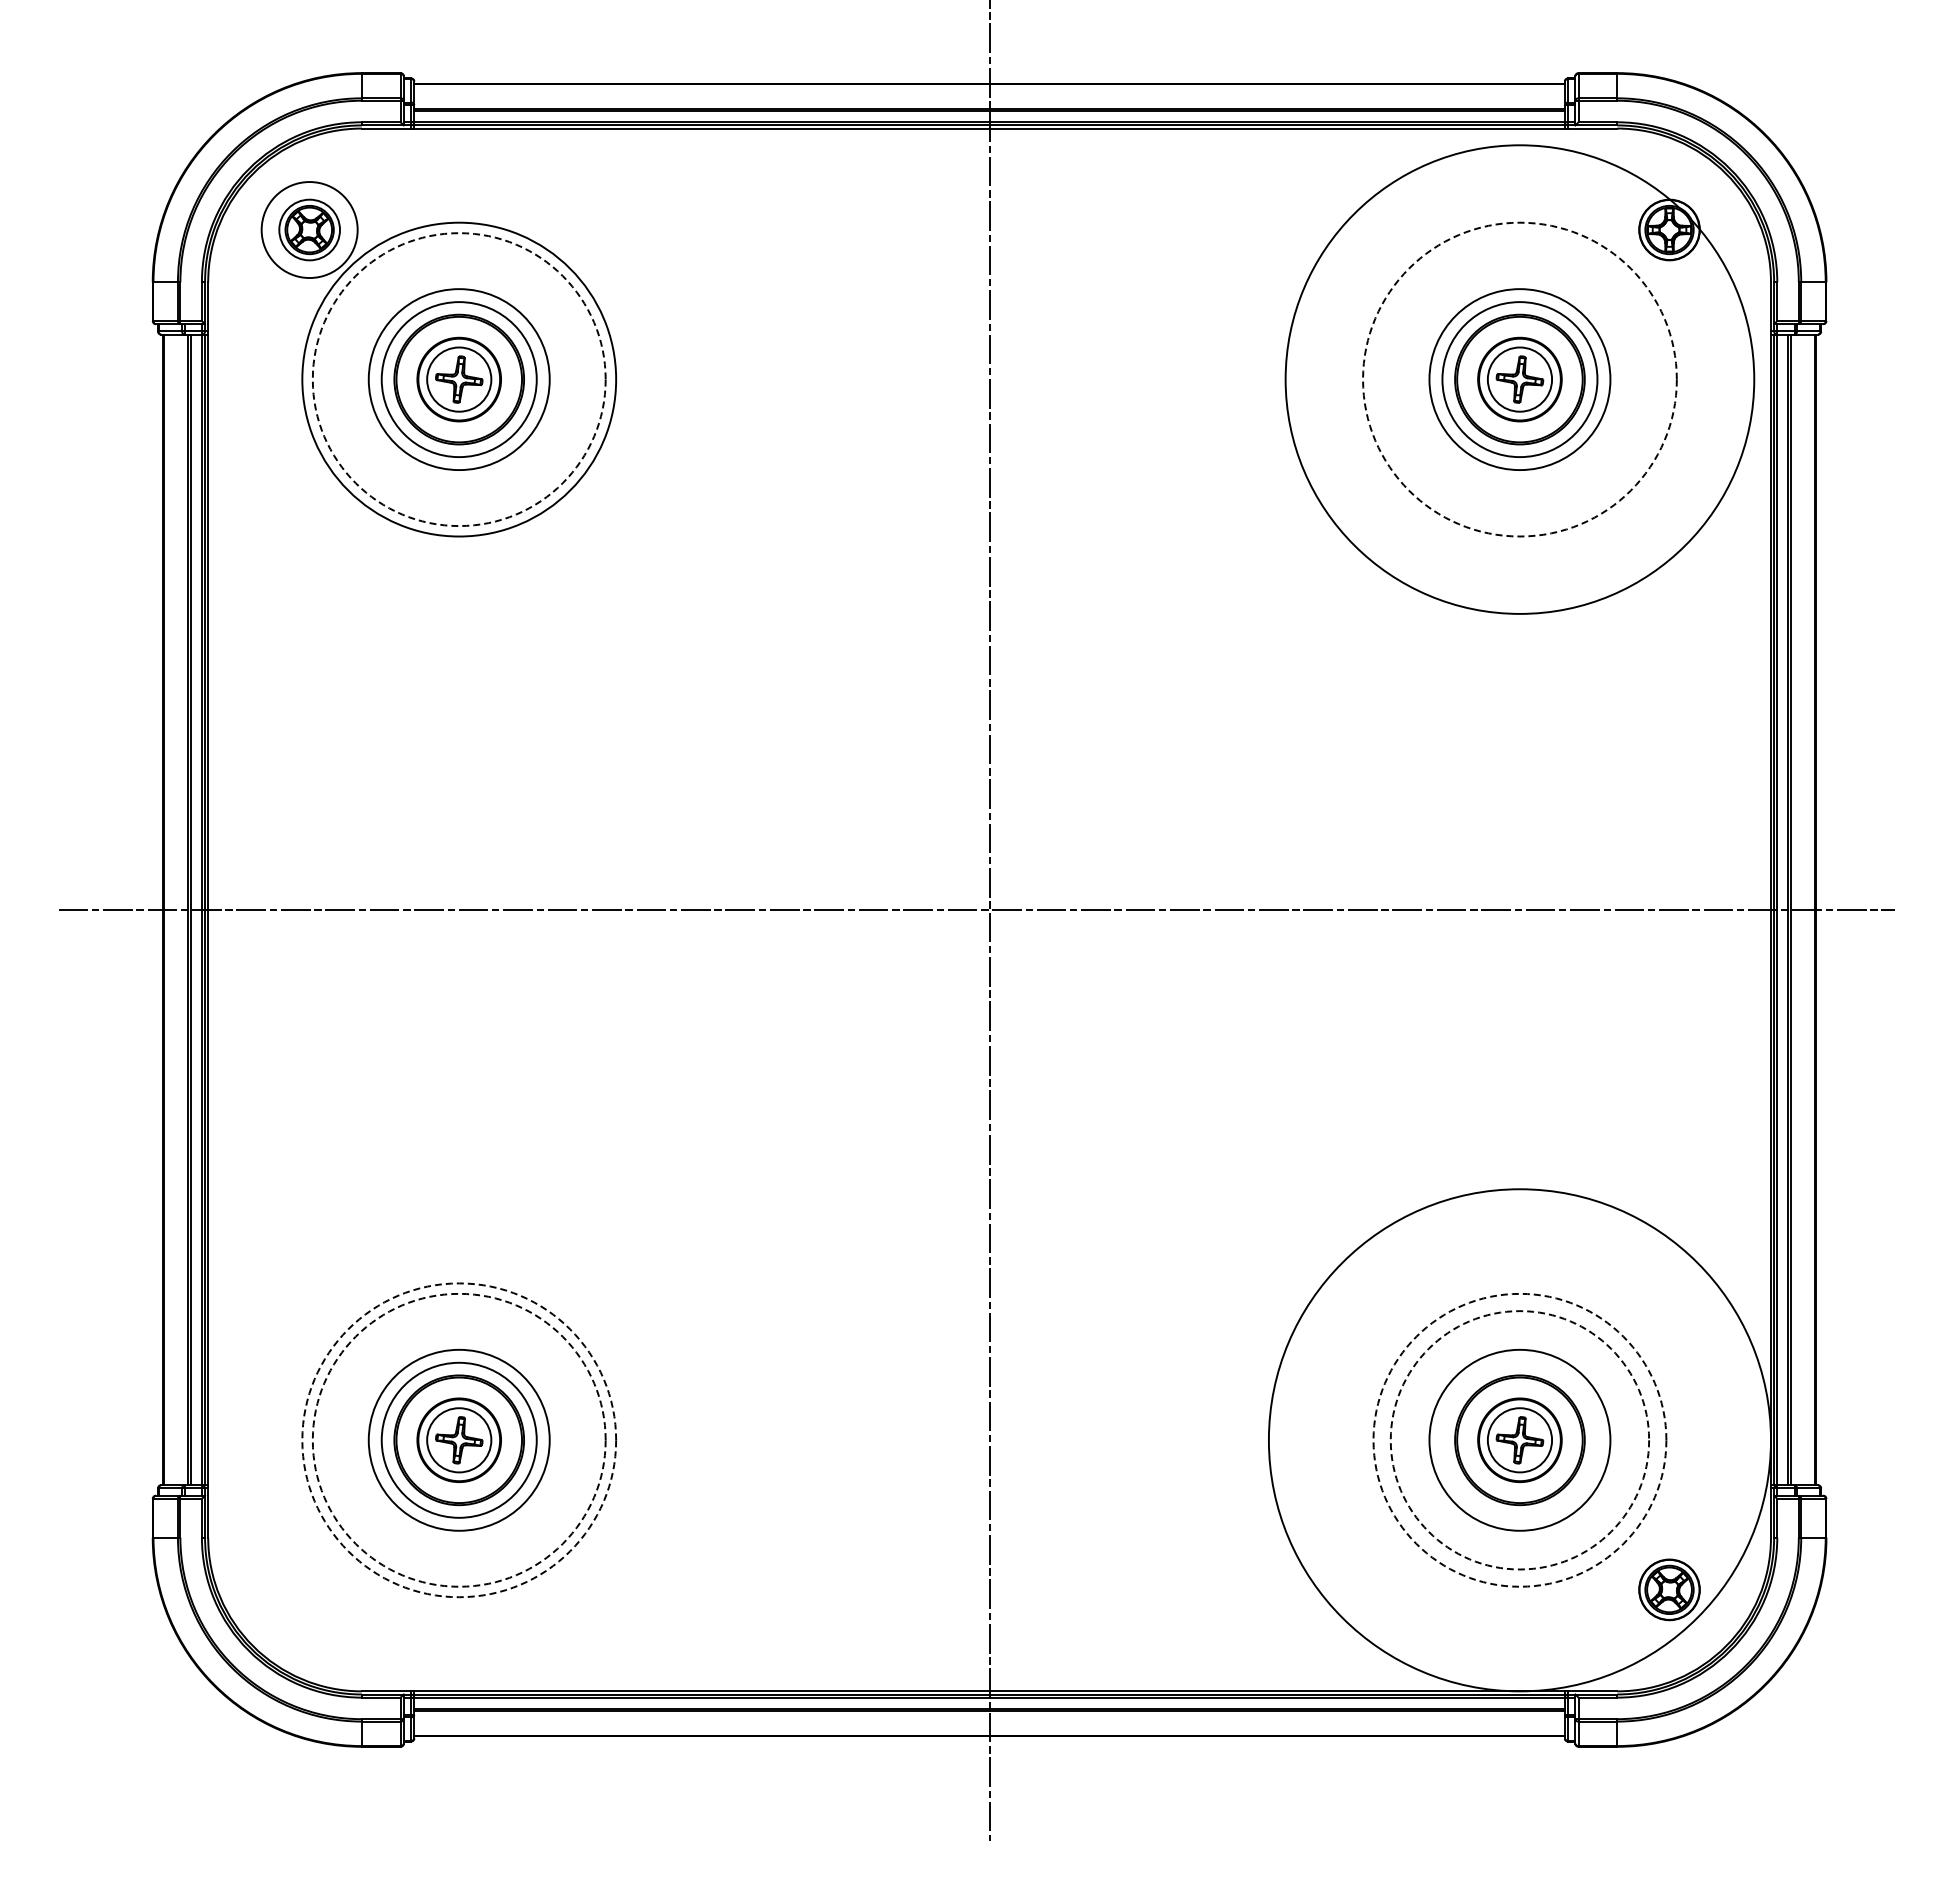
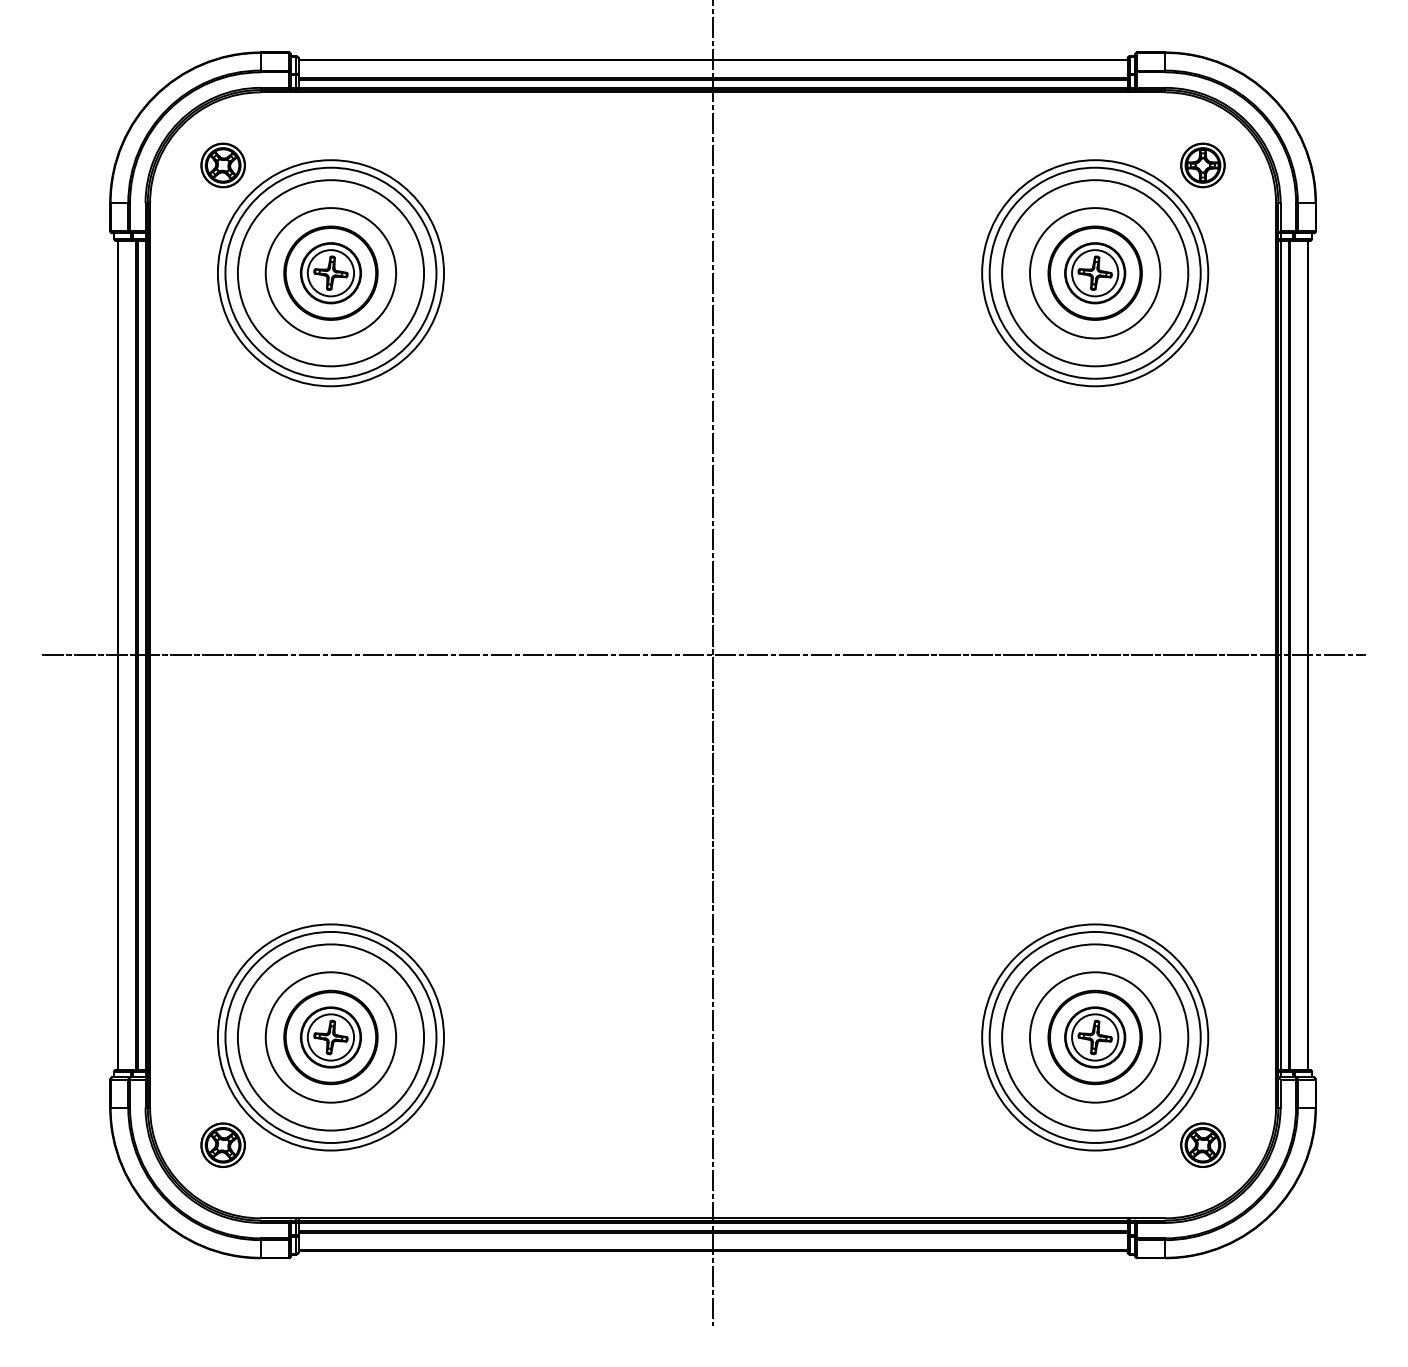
circle: (309, 230) -> (223, 165), size x0.62
circle: (458, 379) -> (330, 273), dashed -> solid
circle: (459, 379) -> (331, 273), size x1.67
circle: (1519, 379) -> (1094, 273), dashed -> solid
circle: (1519, 379) -> (1094, 273), size x0.62
circle: (1519, 379) -> (1094, 273), size x1.67
circle: (458, 1439) -> (330, 1036), dashed -> solid
circle: (1519, 1439) -> (1094, 1036), dashed -> solid
circle: (459, 1440) -> (331, 1037), dashed -> solid
circle: (459, 1440) -> (331, 1037), size x1.67
circle: (1519, 1440) -> (1094, 1037), dashed -> solid
circle: (1519, 1440) -> (1094, 1037), size x0.62
part: (309, 1589) -> (223, 1144), added

